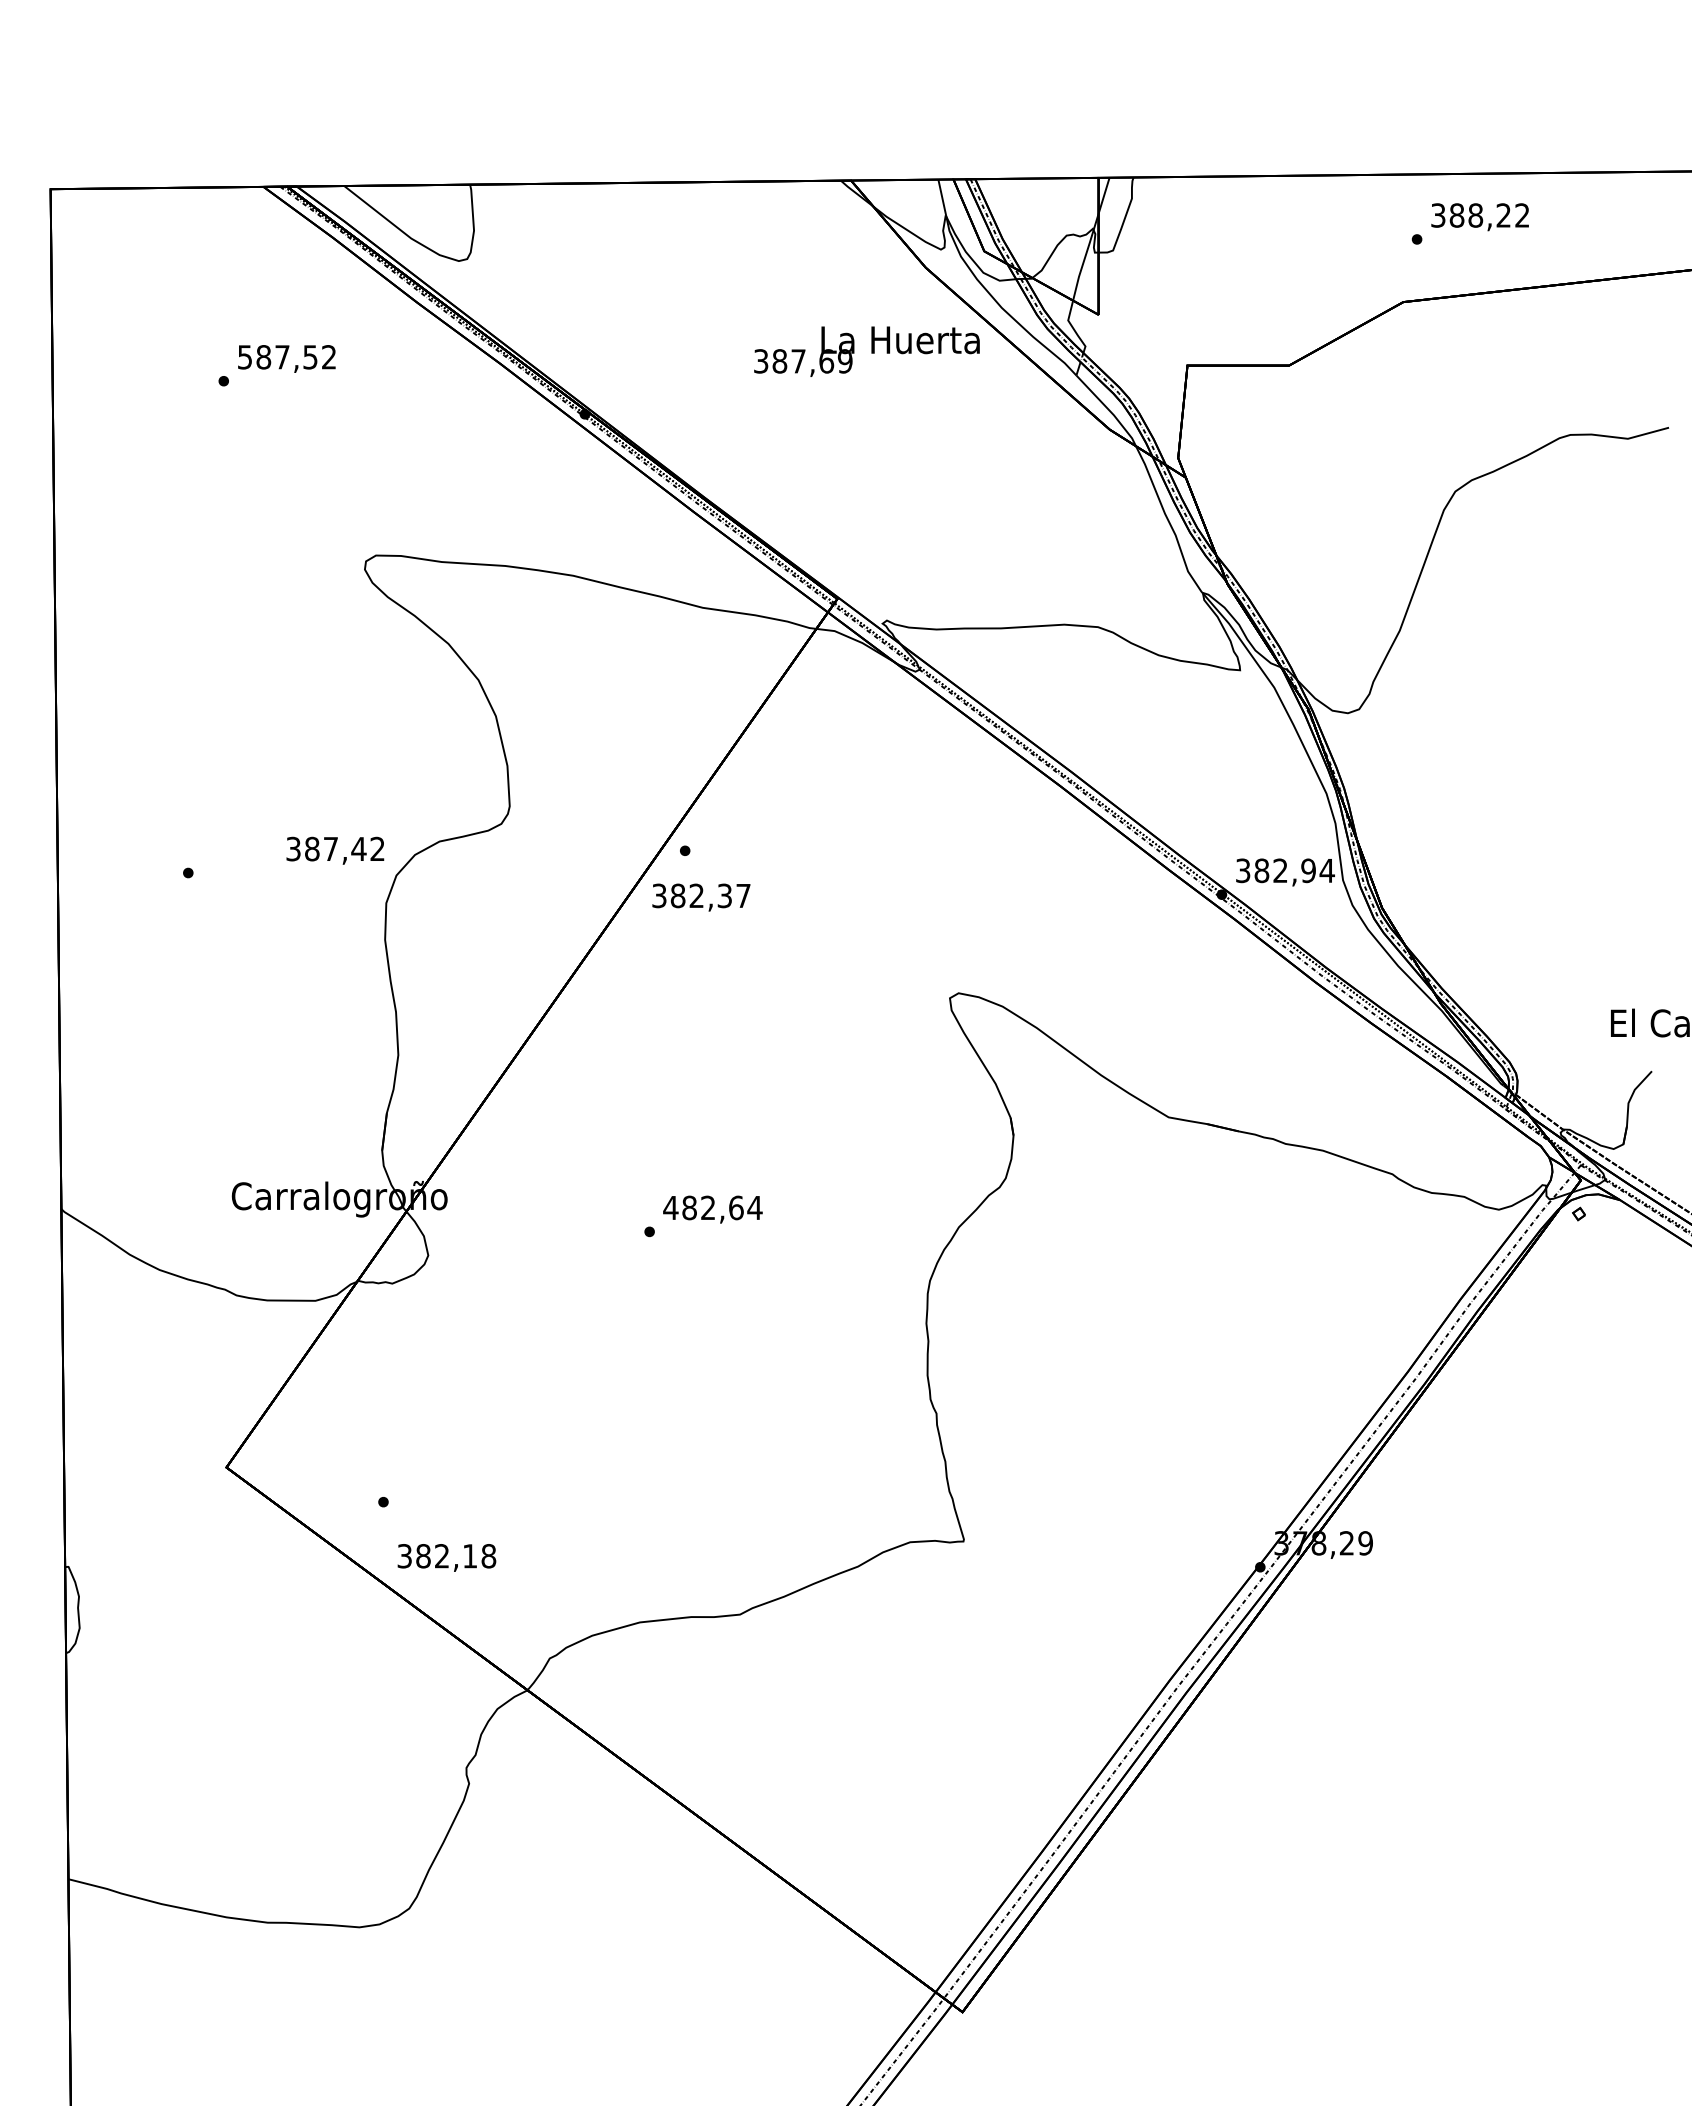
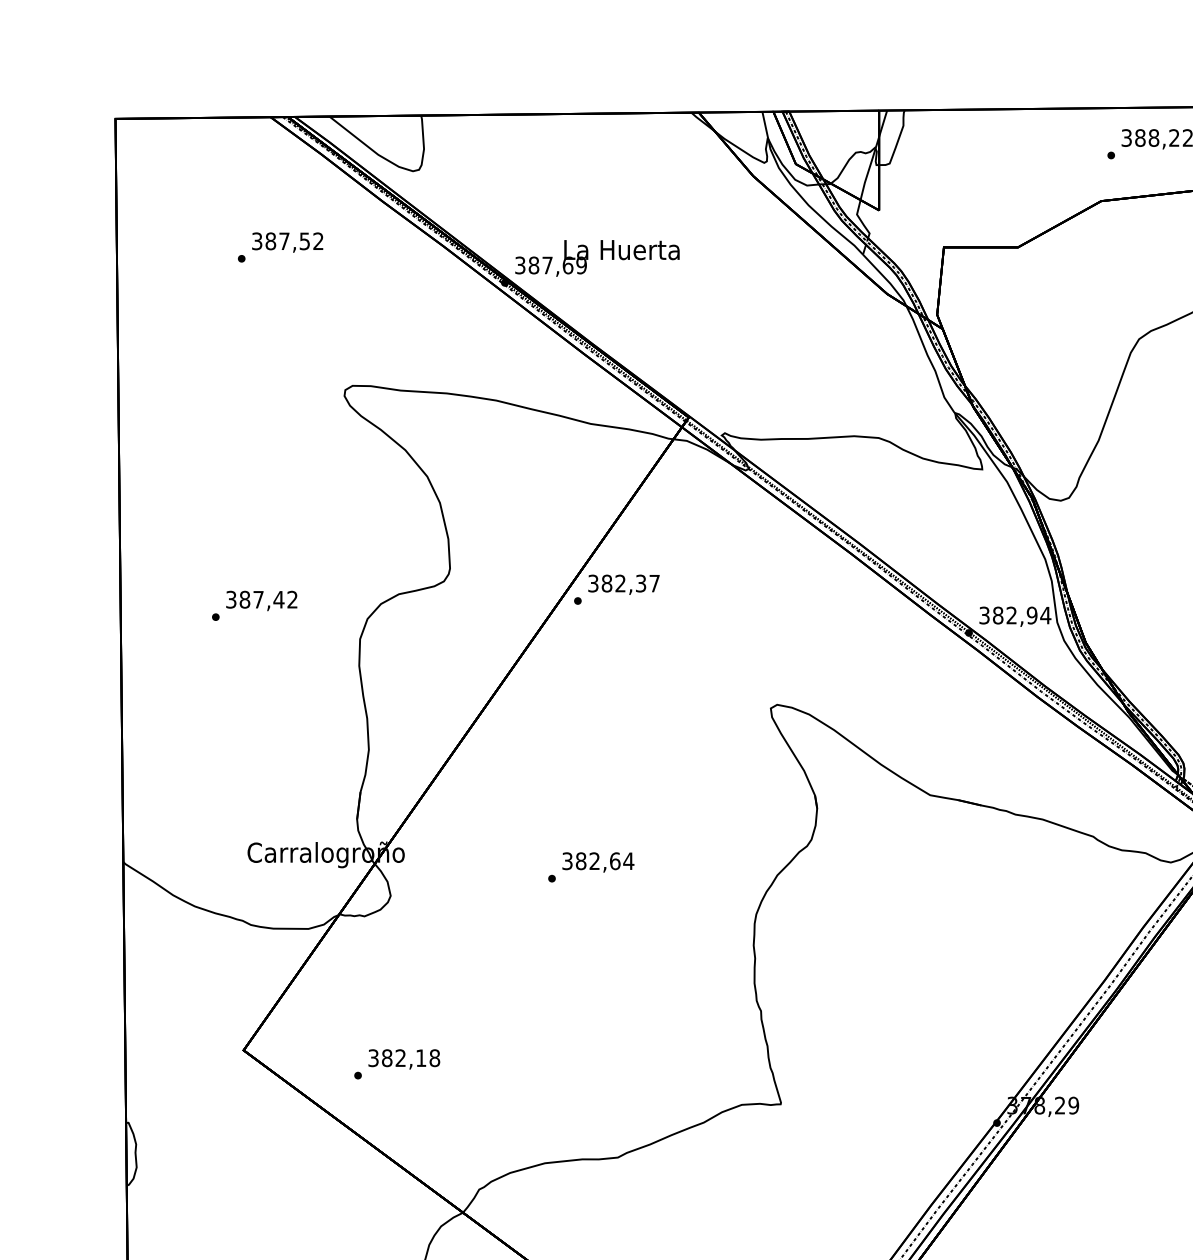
text: (866, 351) -> (597, 258), moved
text: (245, 356) -> (257, 240), 587,52 -> 387,52
text: (335, 850) -> (261, 600), moved
text: (701, 897) -> (624, 584), moved
text: (670, 1207) -> (567, 860), 482,64 -> 382,64
text: (446, 1557) -> (403, 1059), moved

